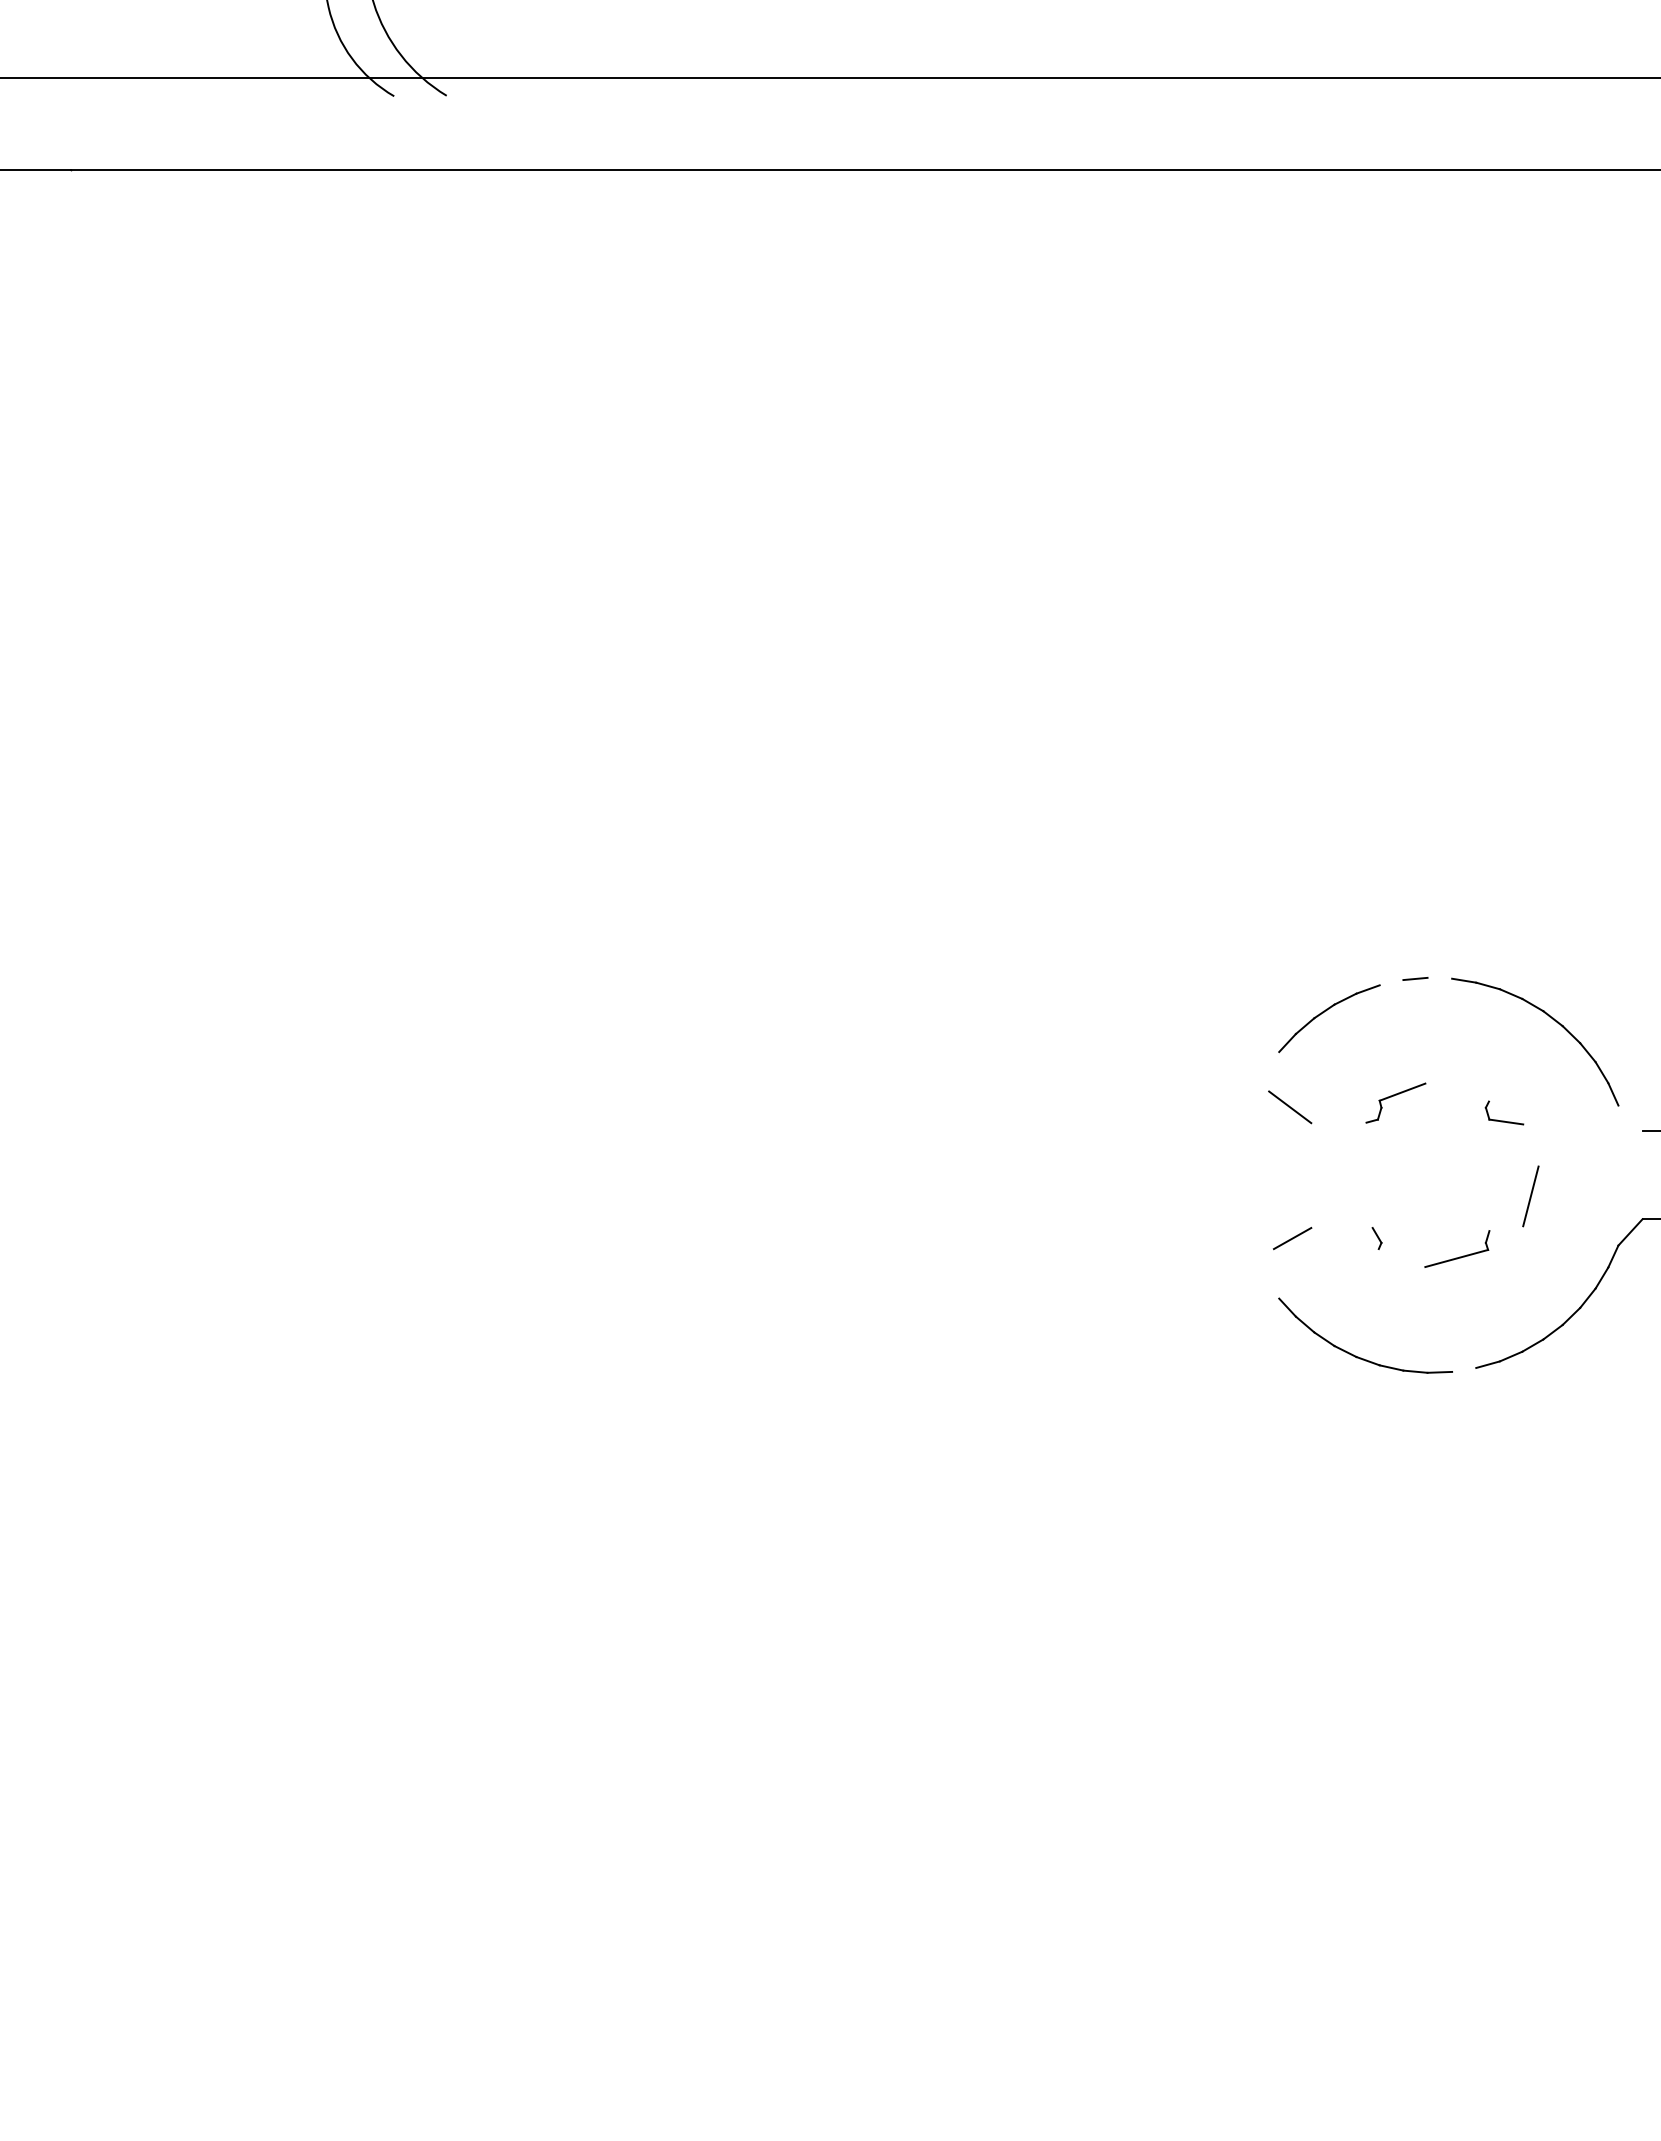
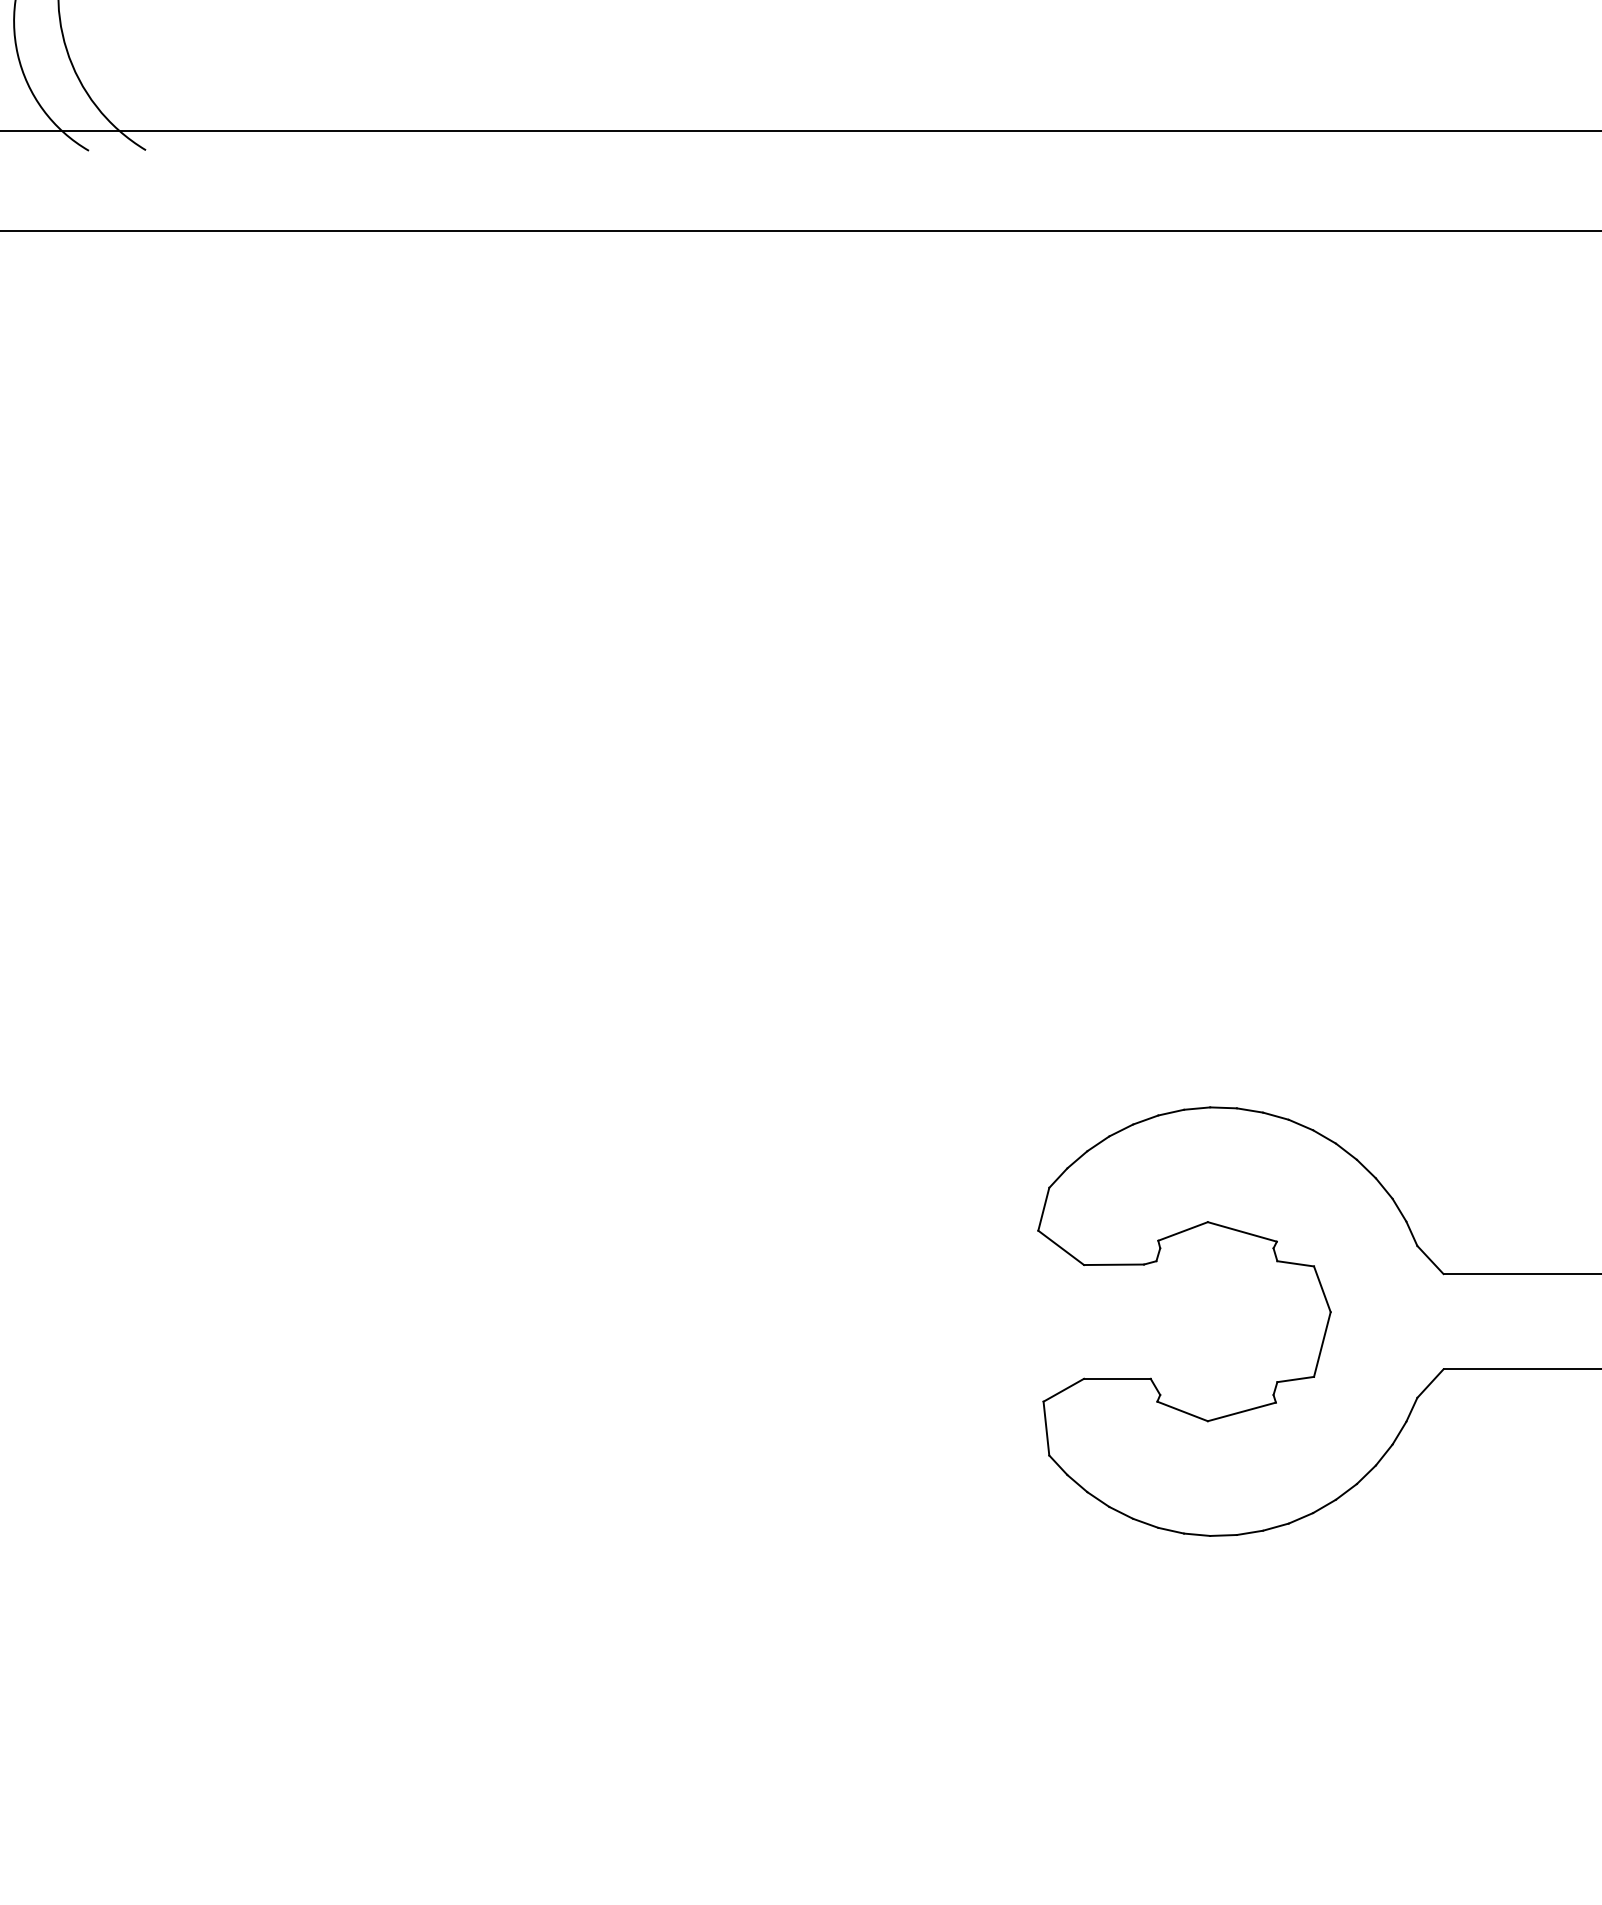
line: (1439, 977) -> (1223, 1107), added
line: (1391, 982) -> (1171, 1112), added
line: (1274, 1071) -> (1044, 1209), added
line: (1456, 1092) -> (1241, 1231), added
line: (1630, 1118) -> (1430, 1260), added
line: (1338, 1122) -> (1113, 1264), added
line: (1530, 1145) -> (1321, 1289), added
line: (1341, 1228) -> (1116, 1379), added
line: (1506, 1228) -> (1295, 1379), added
line: (1401, 1258) -> (1181, 1411), added
line: (1276, 1273) -> (1046, 1428), added
line: (1464, 1369) -> (1250, 1532), added

